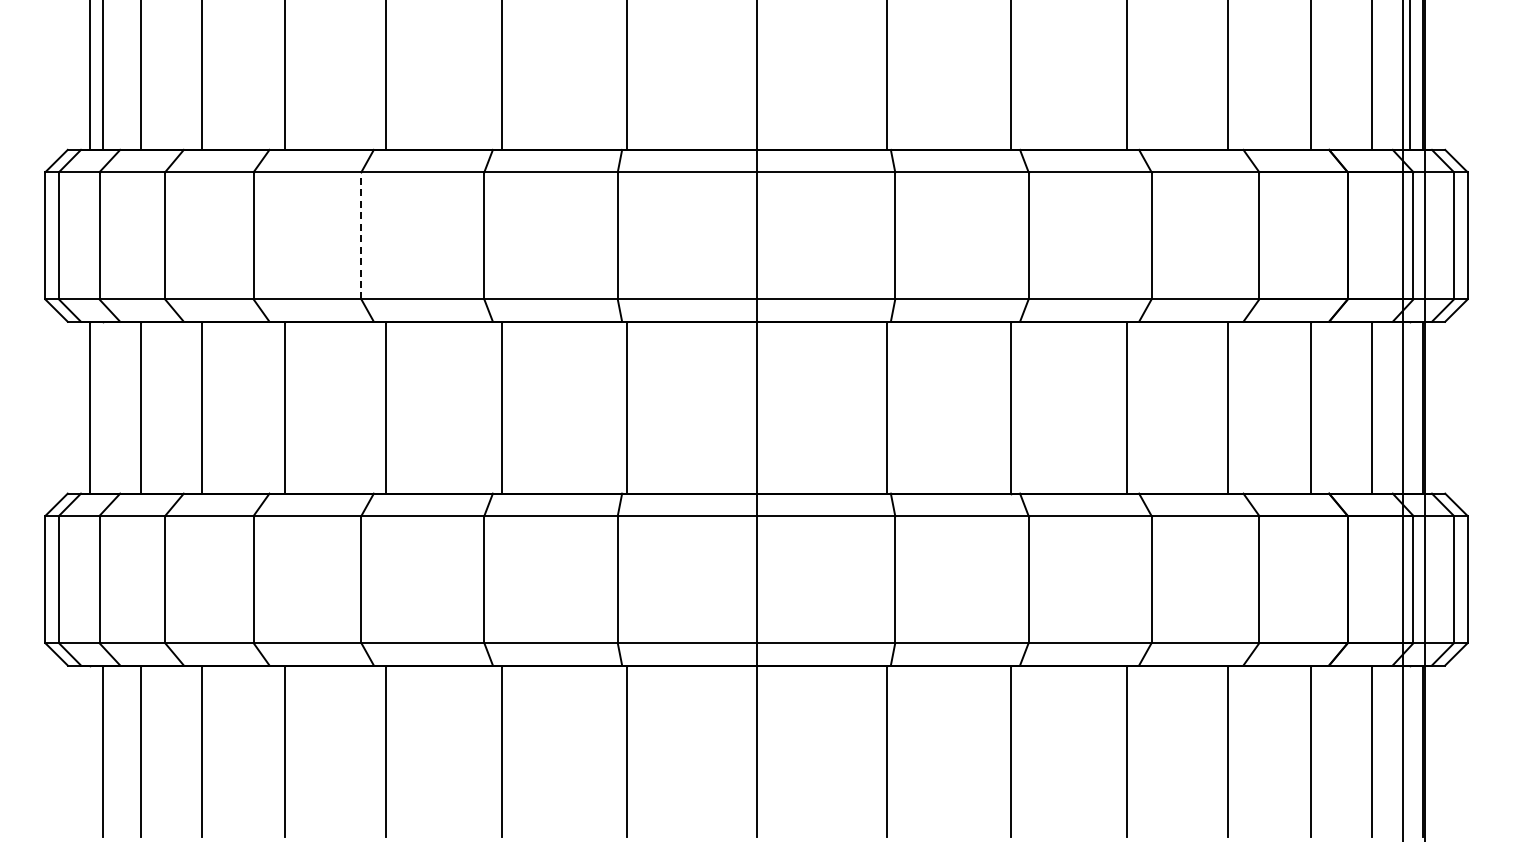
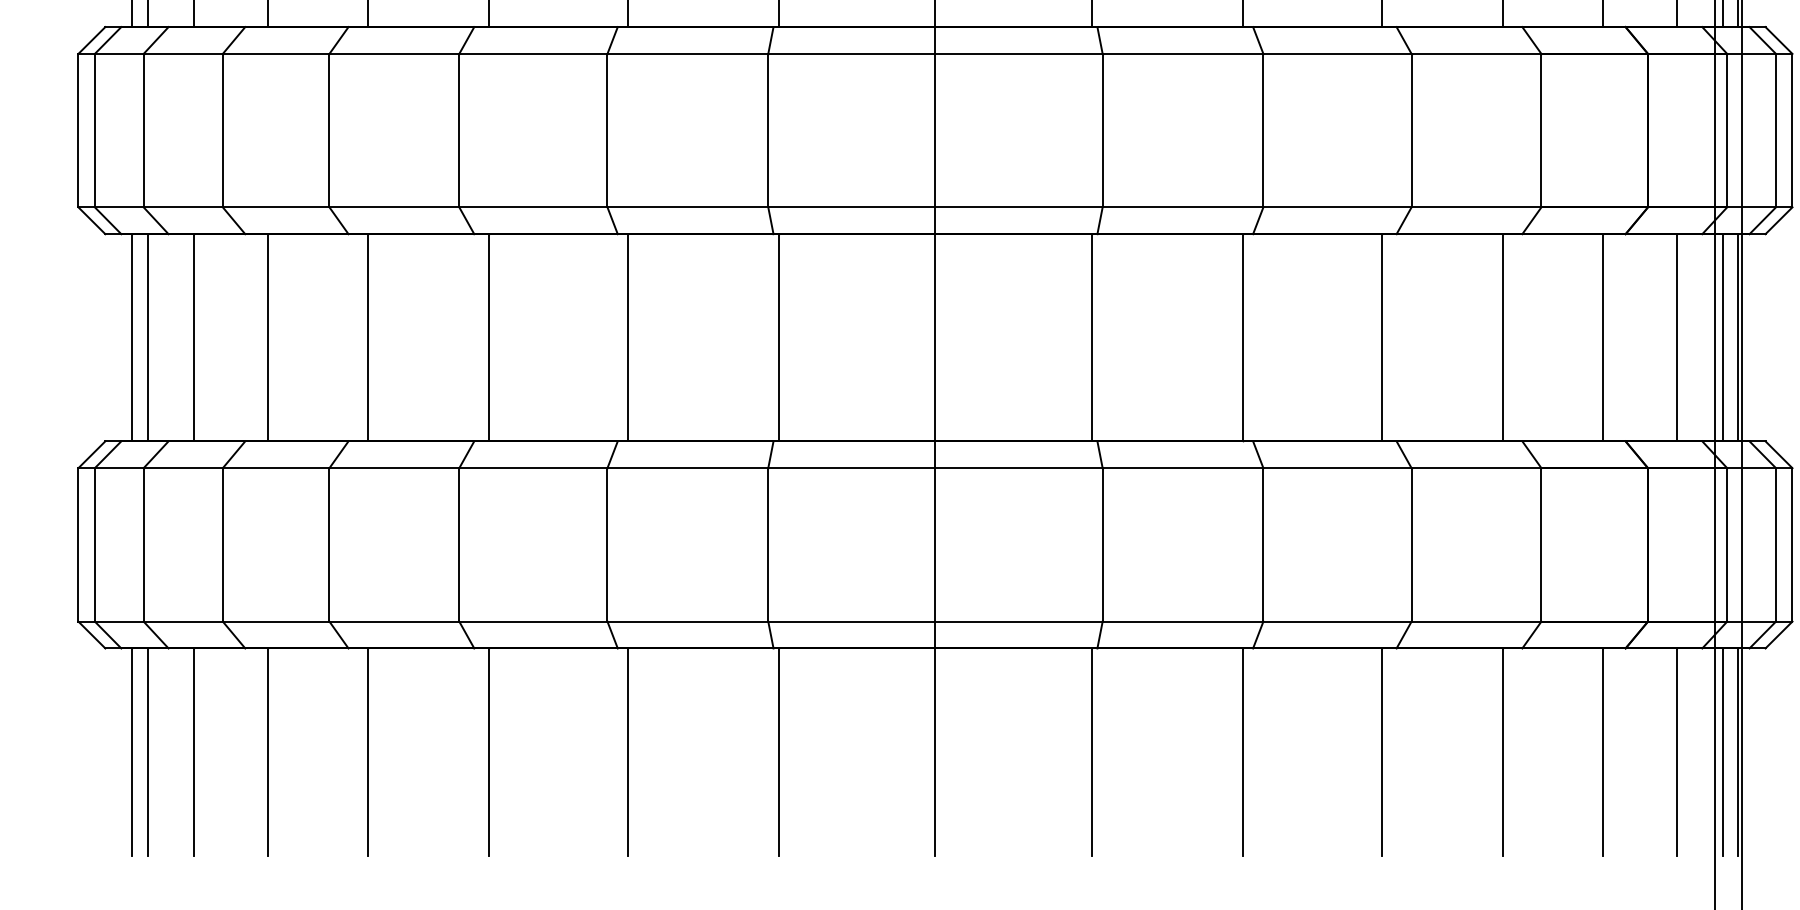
line: (361, 235) -> (459, 130), dashed -> solid
line: (103, 407) -> (148, 337), added
line: (1409, 407) -> (1722, 337), added
line: (90, 751) -> (132, 752), added
line: (1409, 751) -> (1722, 752), added

